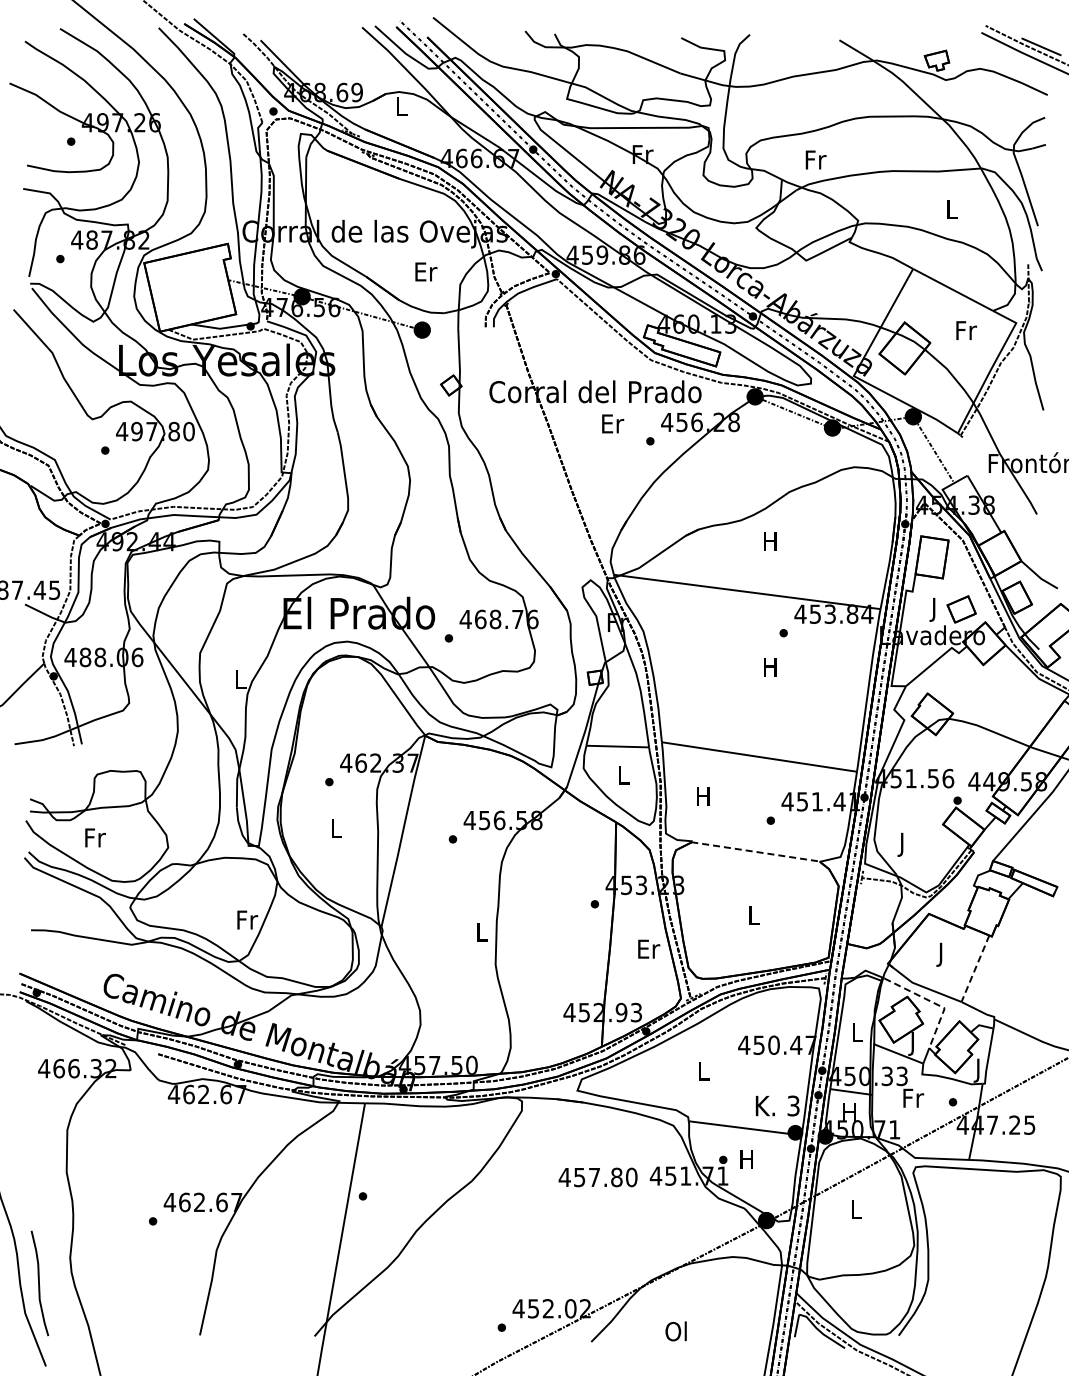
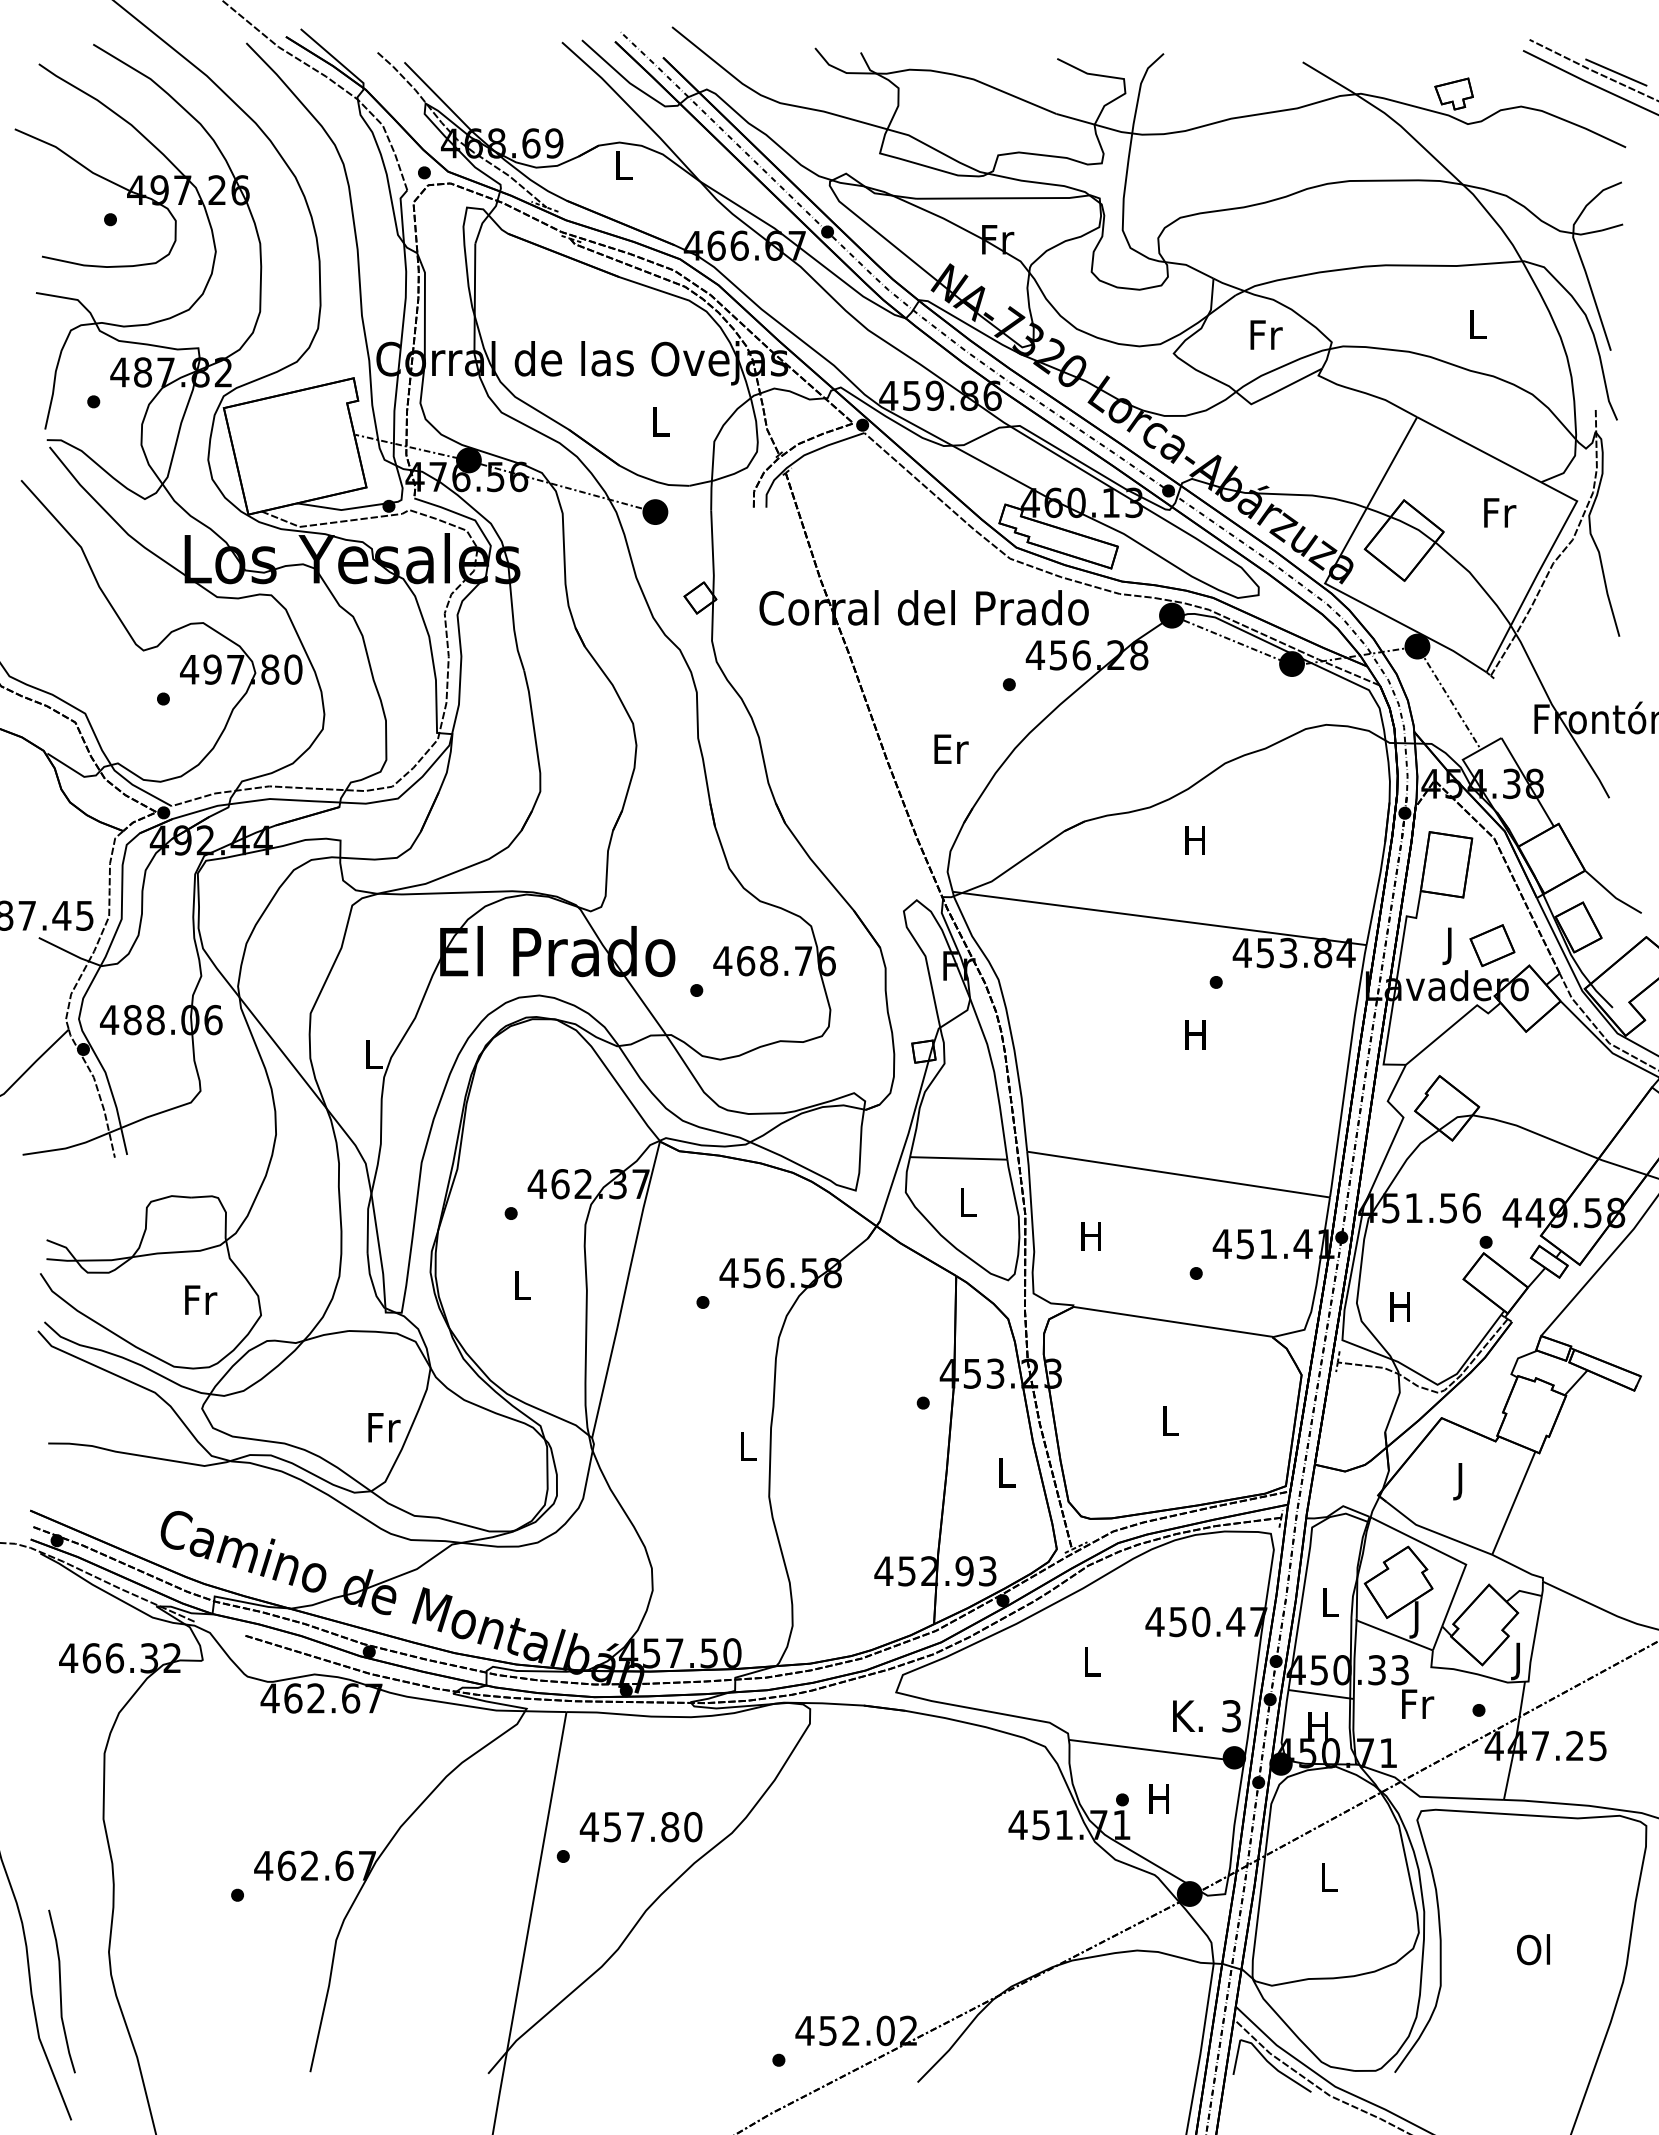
text: (815, 159) -> (1265, 334), moved
text: (426, 271) -> (661, 421), Er -> L
text: (613, 423) -> (952, 748), moved
text: (95, 837) -> (200, 1299), moved
text: (902, 844) -> (1400, 1310), J -> H
line: (756, 852) -> (1174, 1322), dashed -> solid
text: (649, 948) -> (1007, 1471), Er -> L
line: (975, 969) -> (1513, 1504), dashed -> solid
line: (934, 1003) -> (1450, 1557), dashed -> solid
text: (597, 1177) -> (640, 1827), moved
text: (675, 1331) -> (1532, 1949), moved

